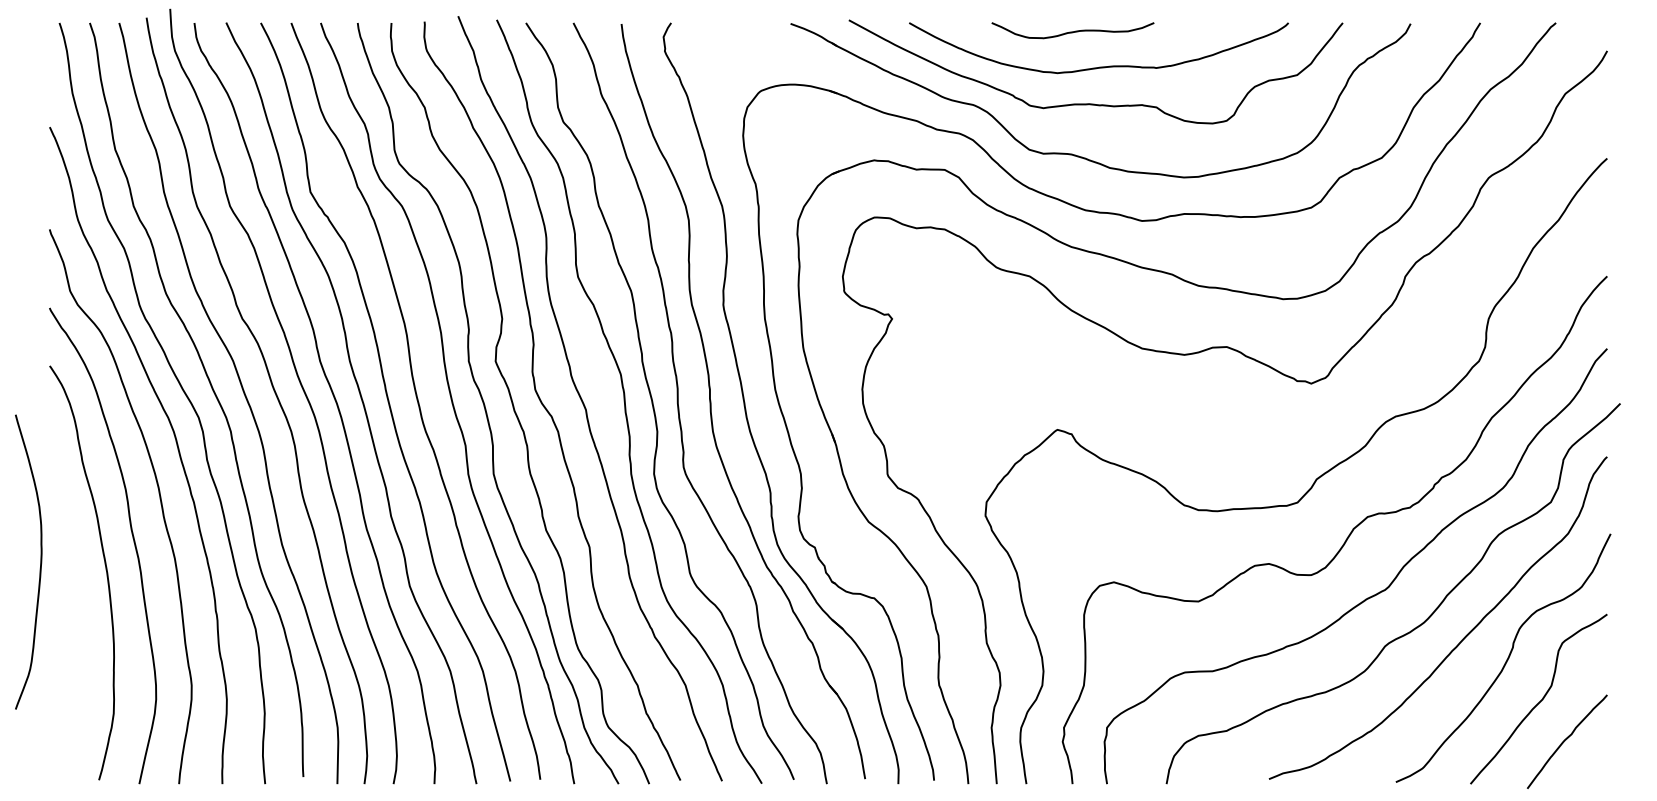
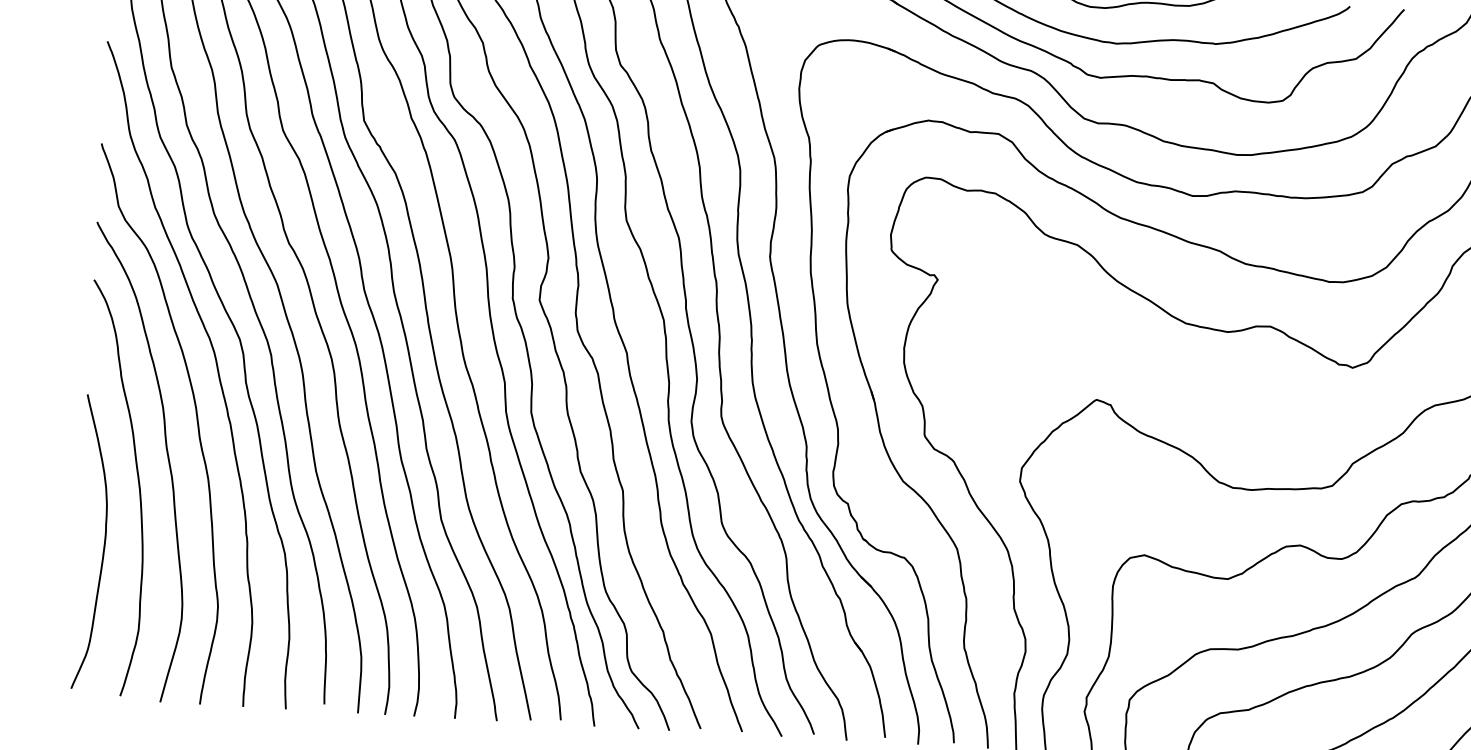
curve: (40, 561) -> (104, 542), moved

